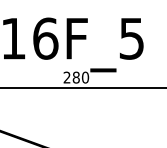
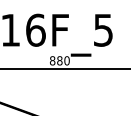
text: (66, 77) -> (52, 60), 280 -> 880

